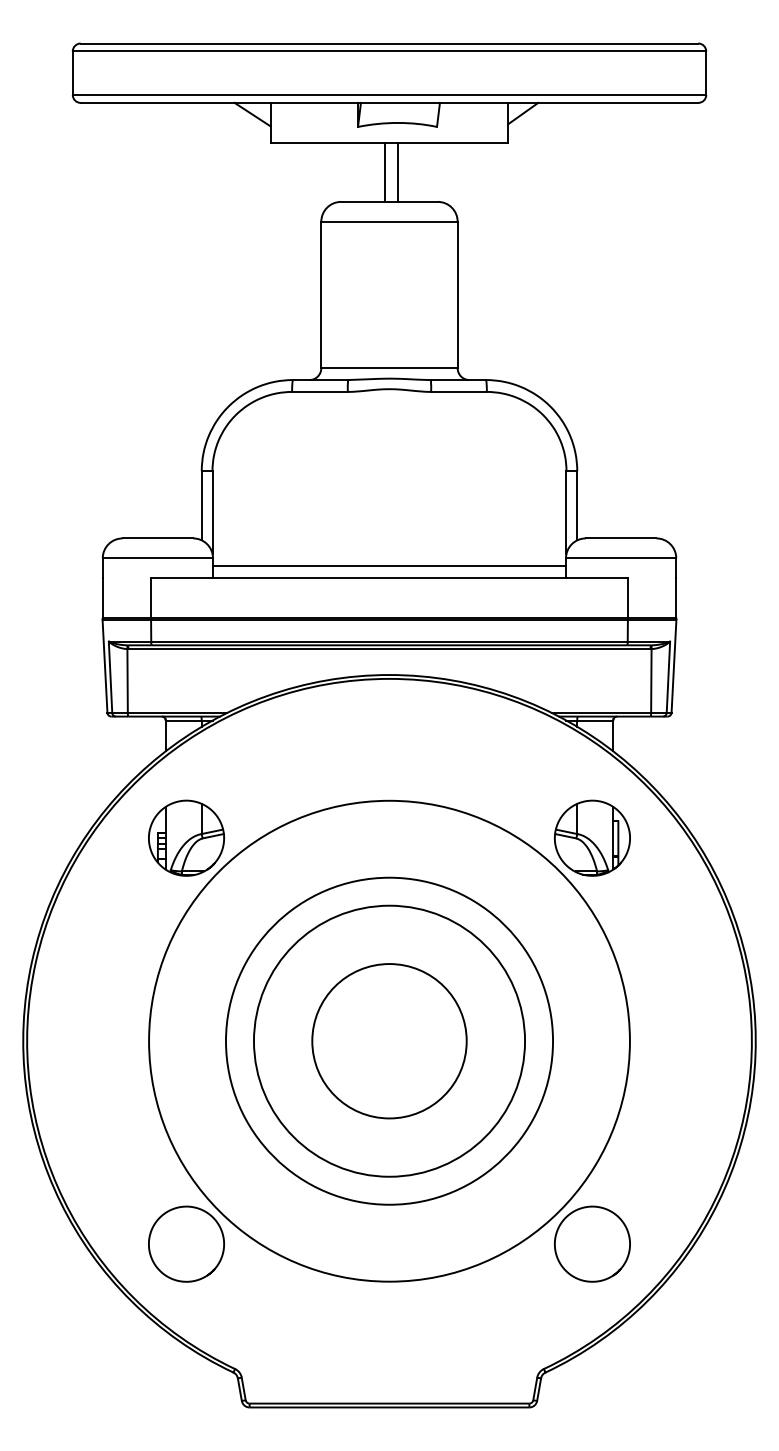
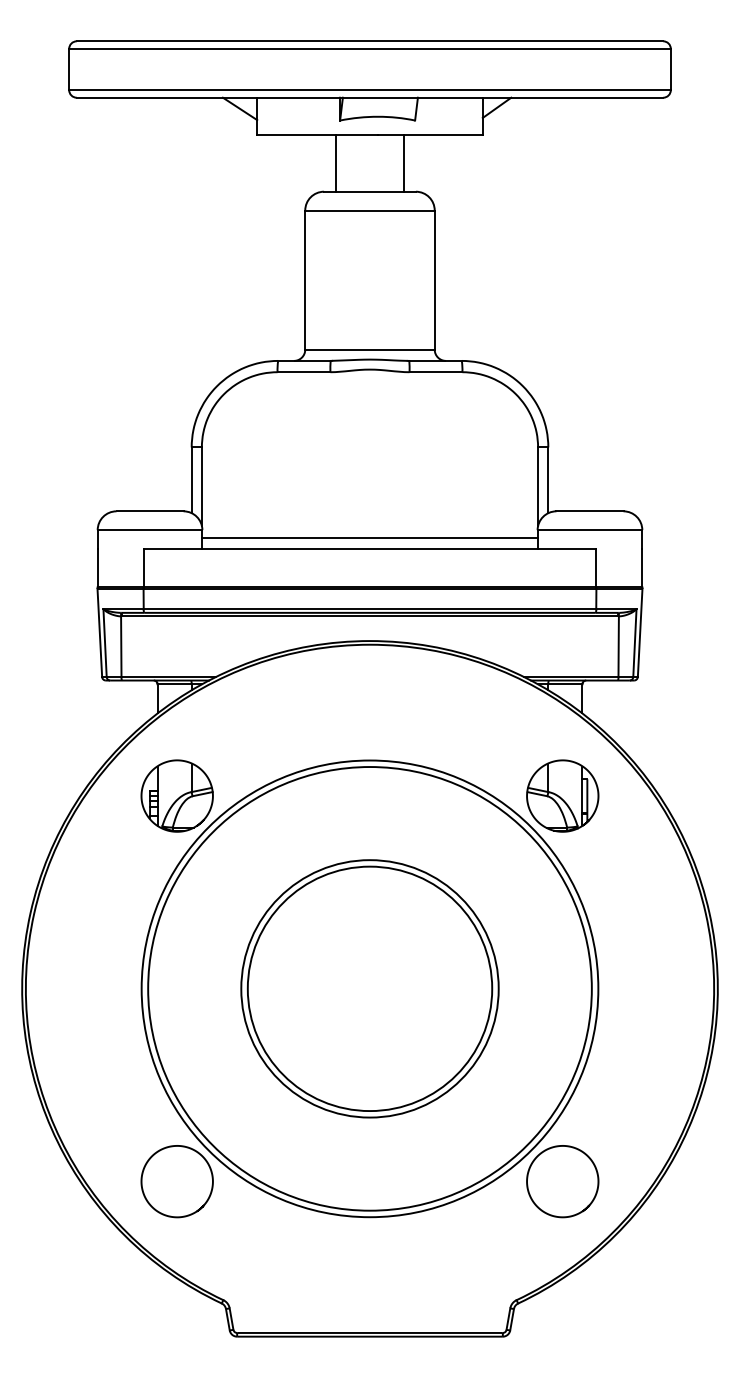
line: (384, 171) -> (335, 162), moved
line: (398, 171) -> (404, 162), moved
circle: (389, 1040) -> (370, 988), size x1.43
circle: (389, 1040) -> (370, 988), size x1.67

